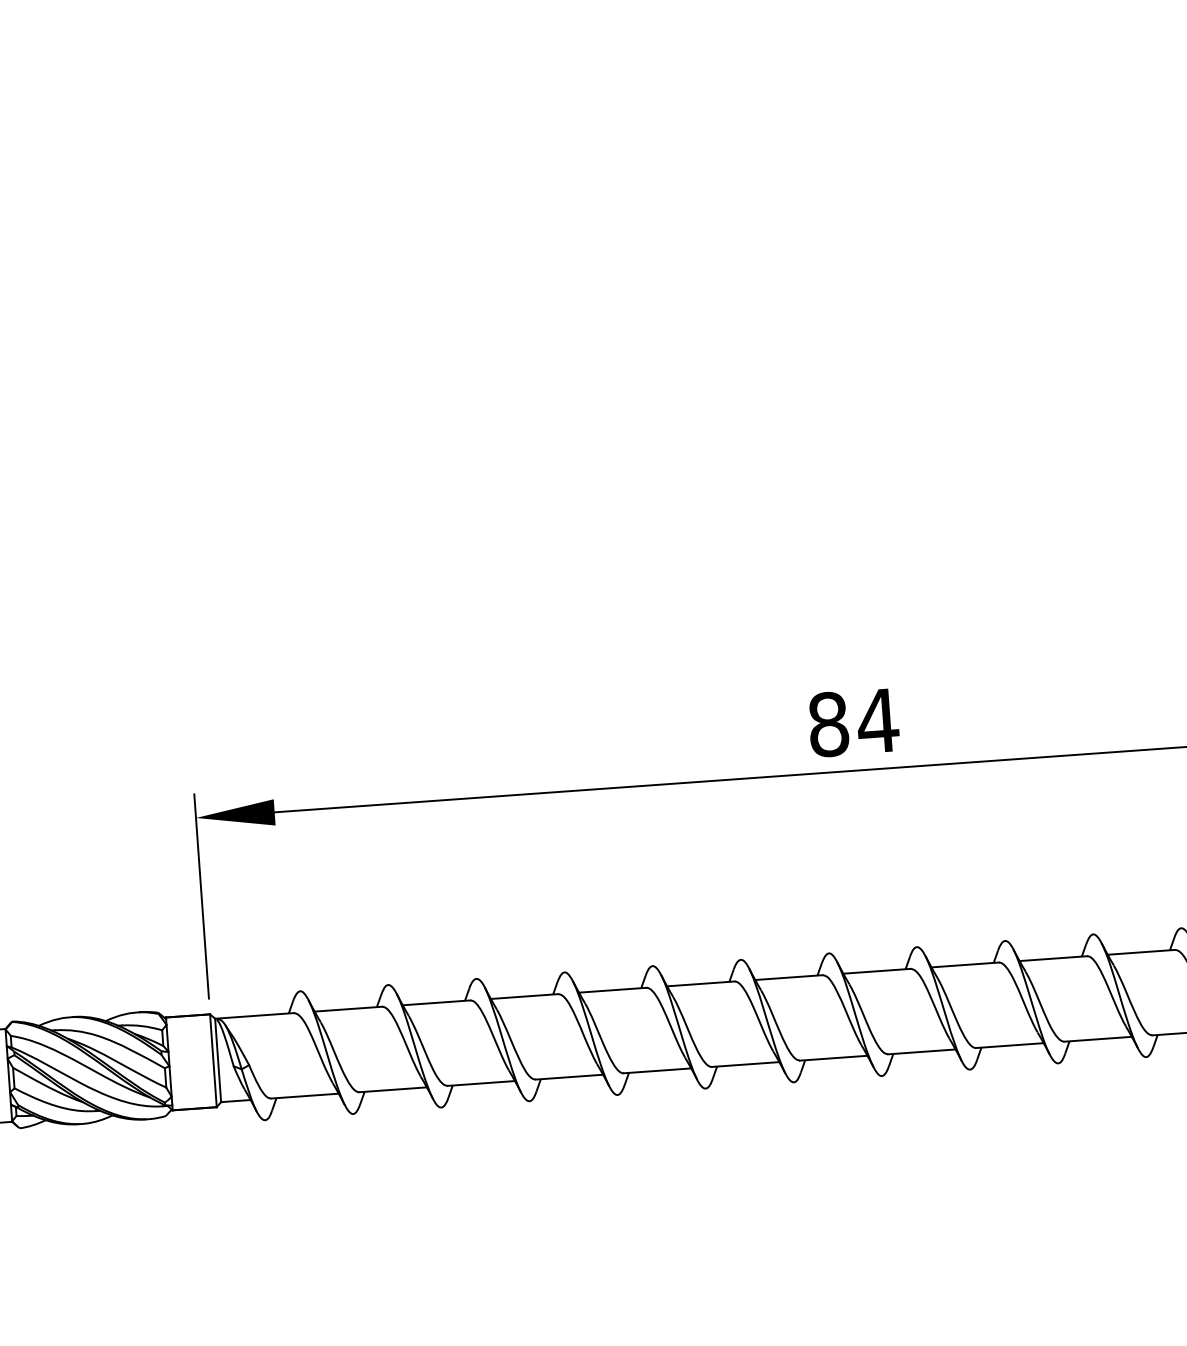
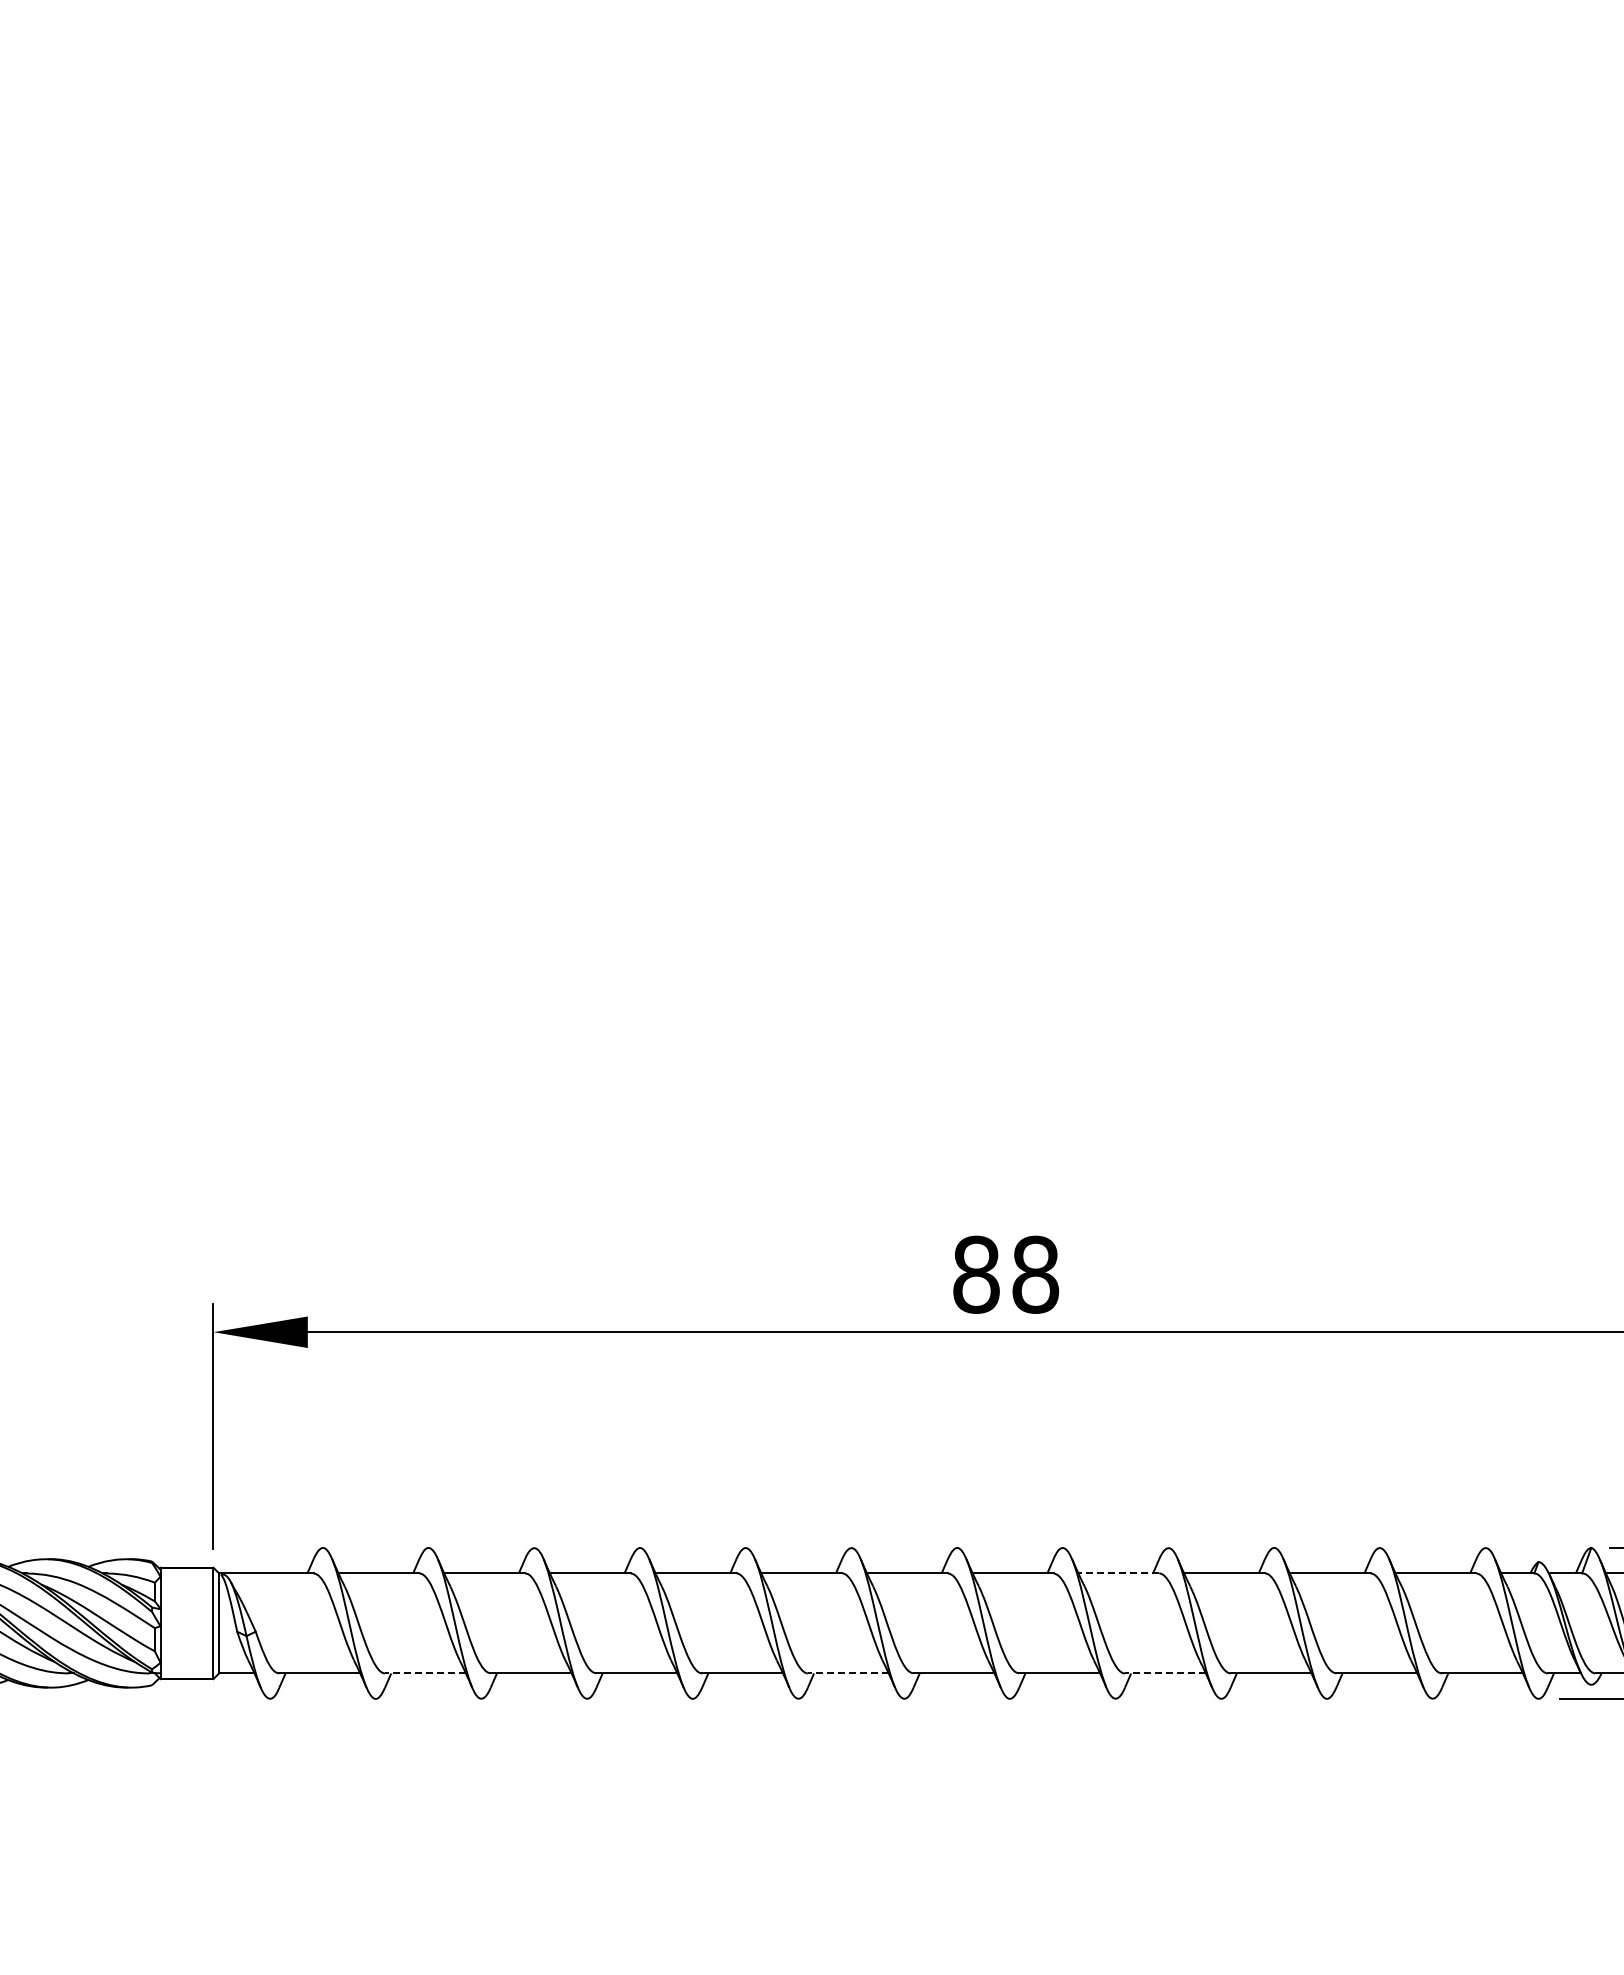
text: (877, 720) -> (1035, 1274), 84 -> 88
line: (964, 965) -> (1118, 1573), solid -> dashed
line: (1009, 1045) -> (1164, 1673), solid -> dashed
line: (744, 1064) -> (847, 1673), solid -> dashed
line: (393, 1089) -> (425, 1673), solid -> dashed

